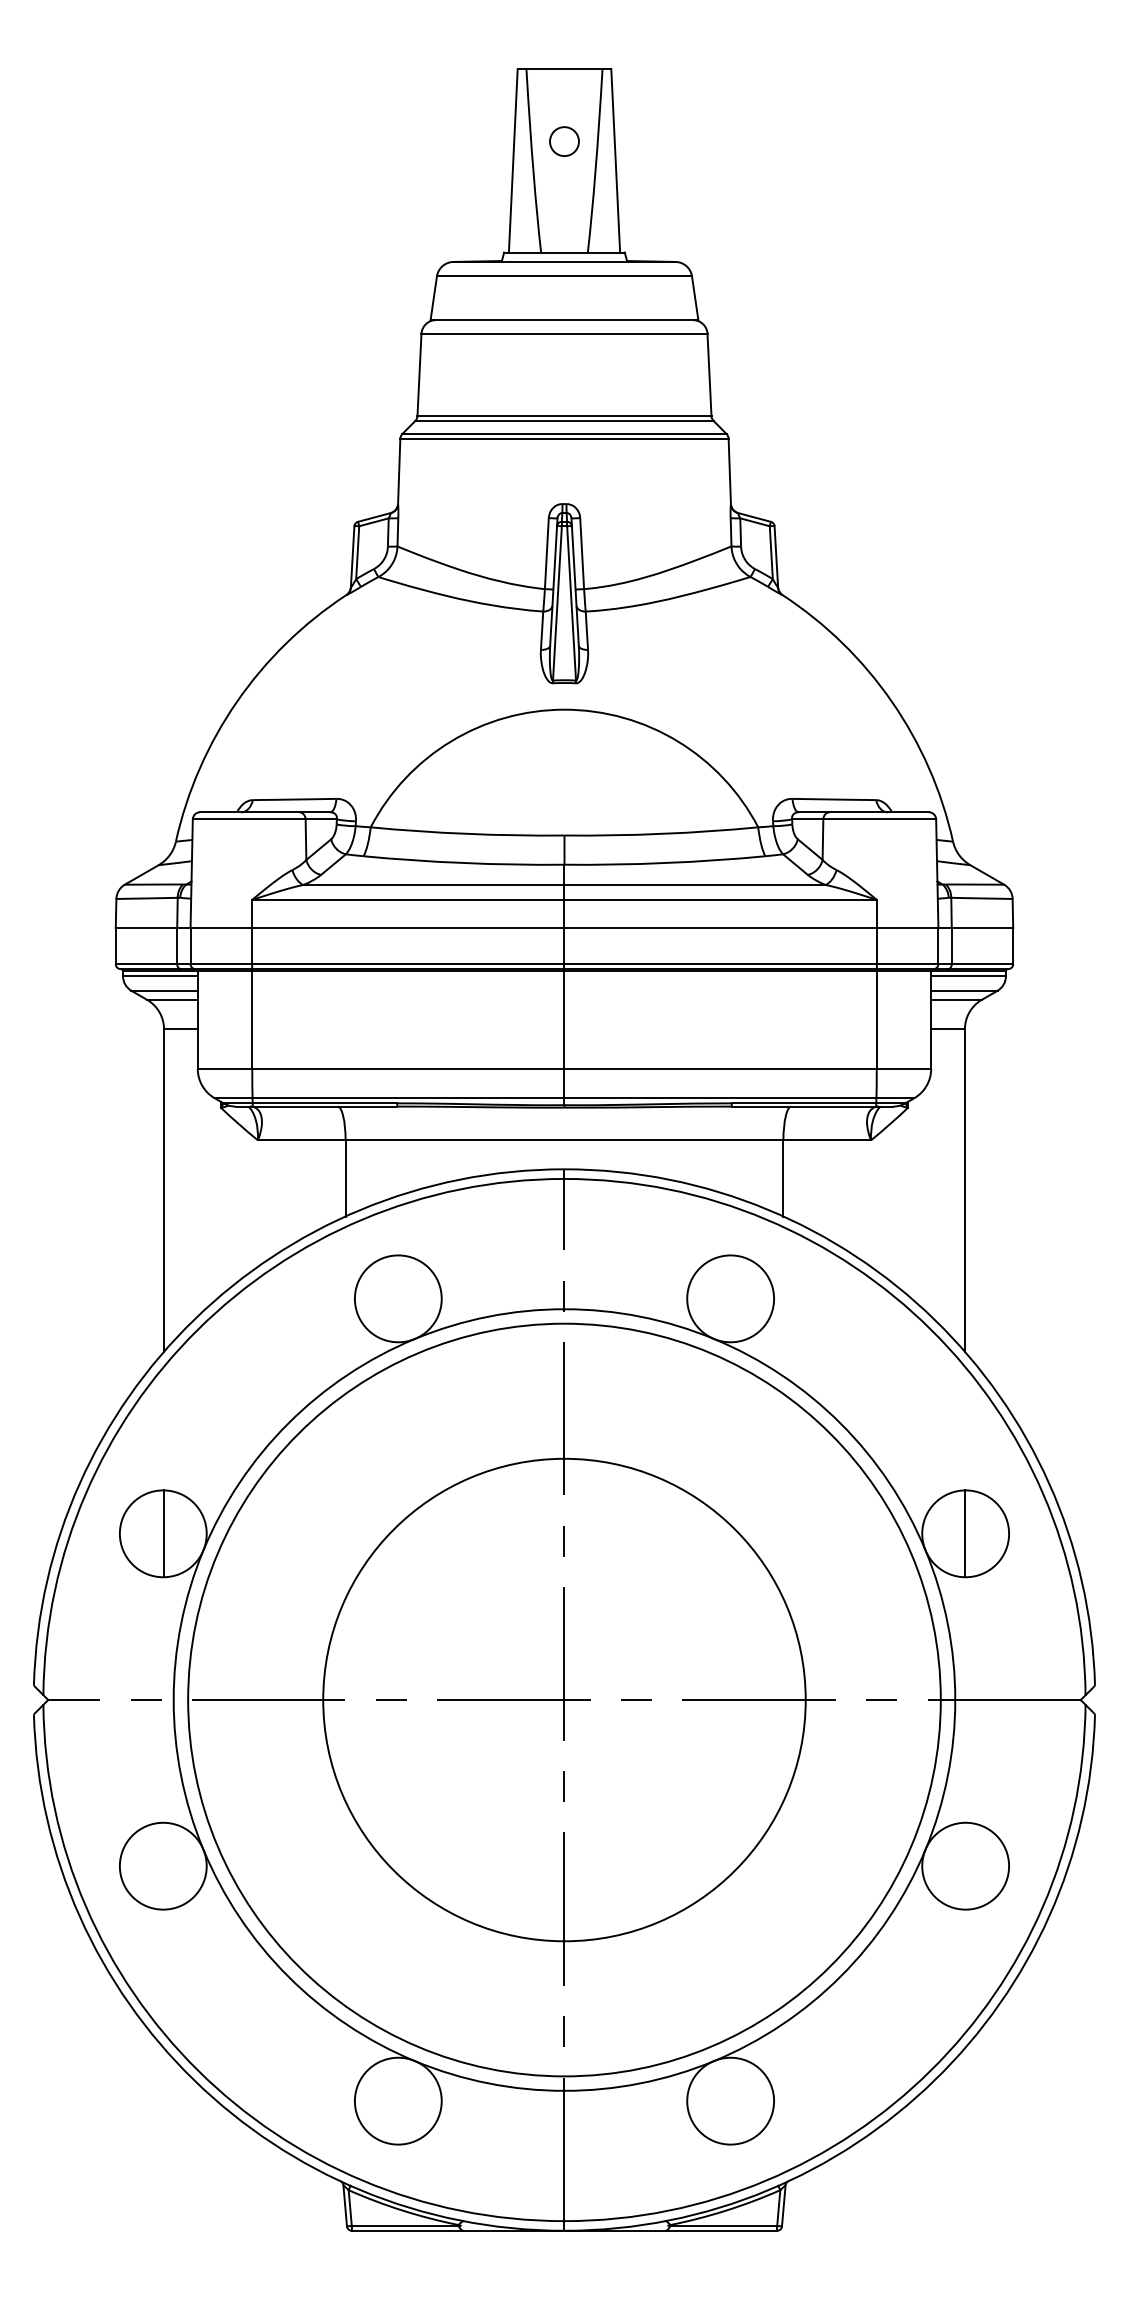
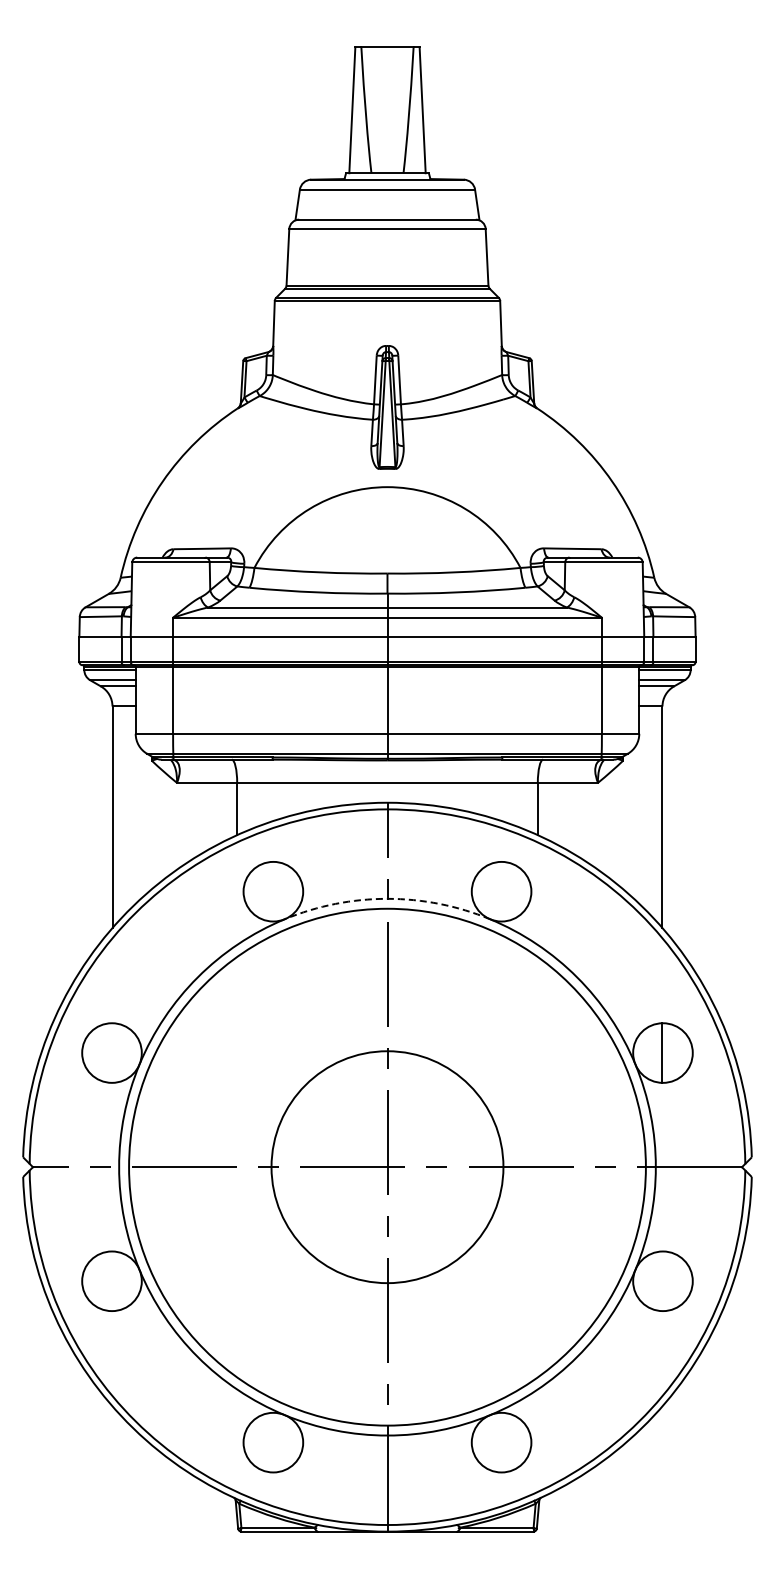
circle: (564, 140) -> (387, 96), removed
arc: (564, 1308) -> (387, 898), solid -> dashed
line: (164, 1533) -> (112, 1052), removed
circle: (564, 1699) -> (387, 1166), size x0.7

